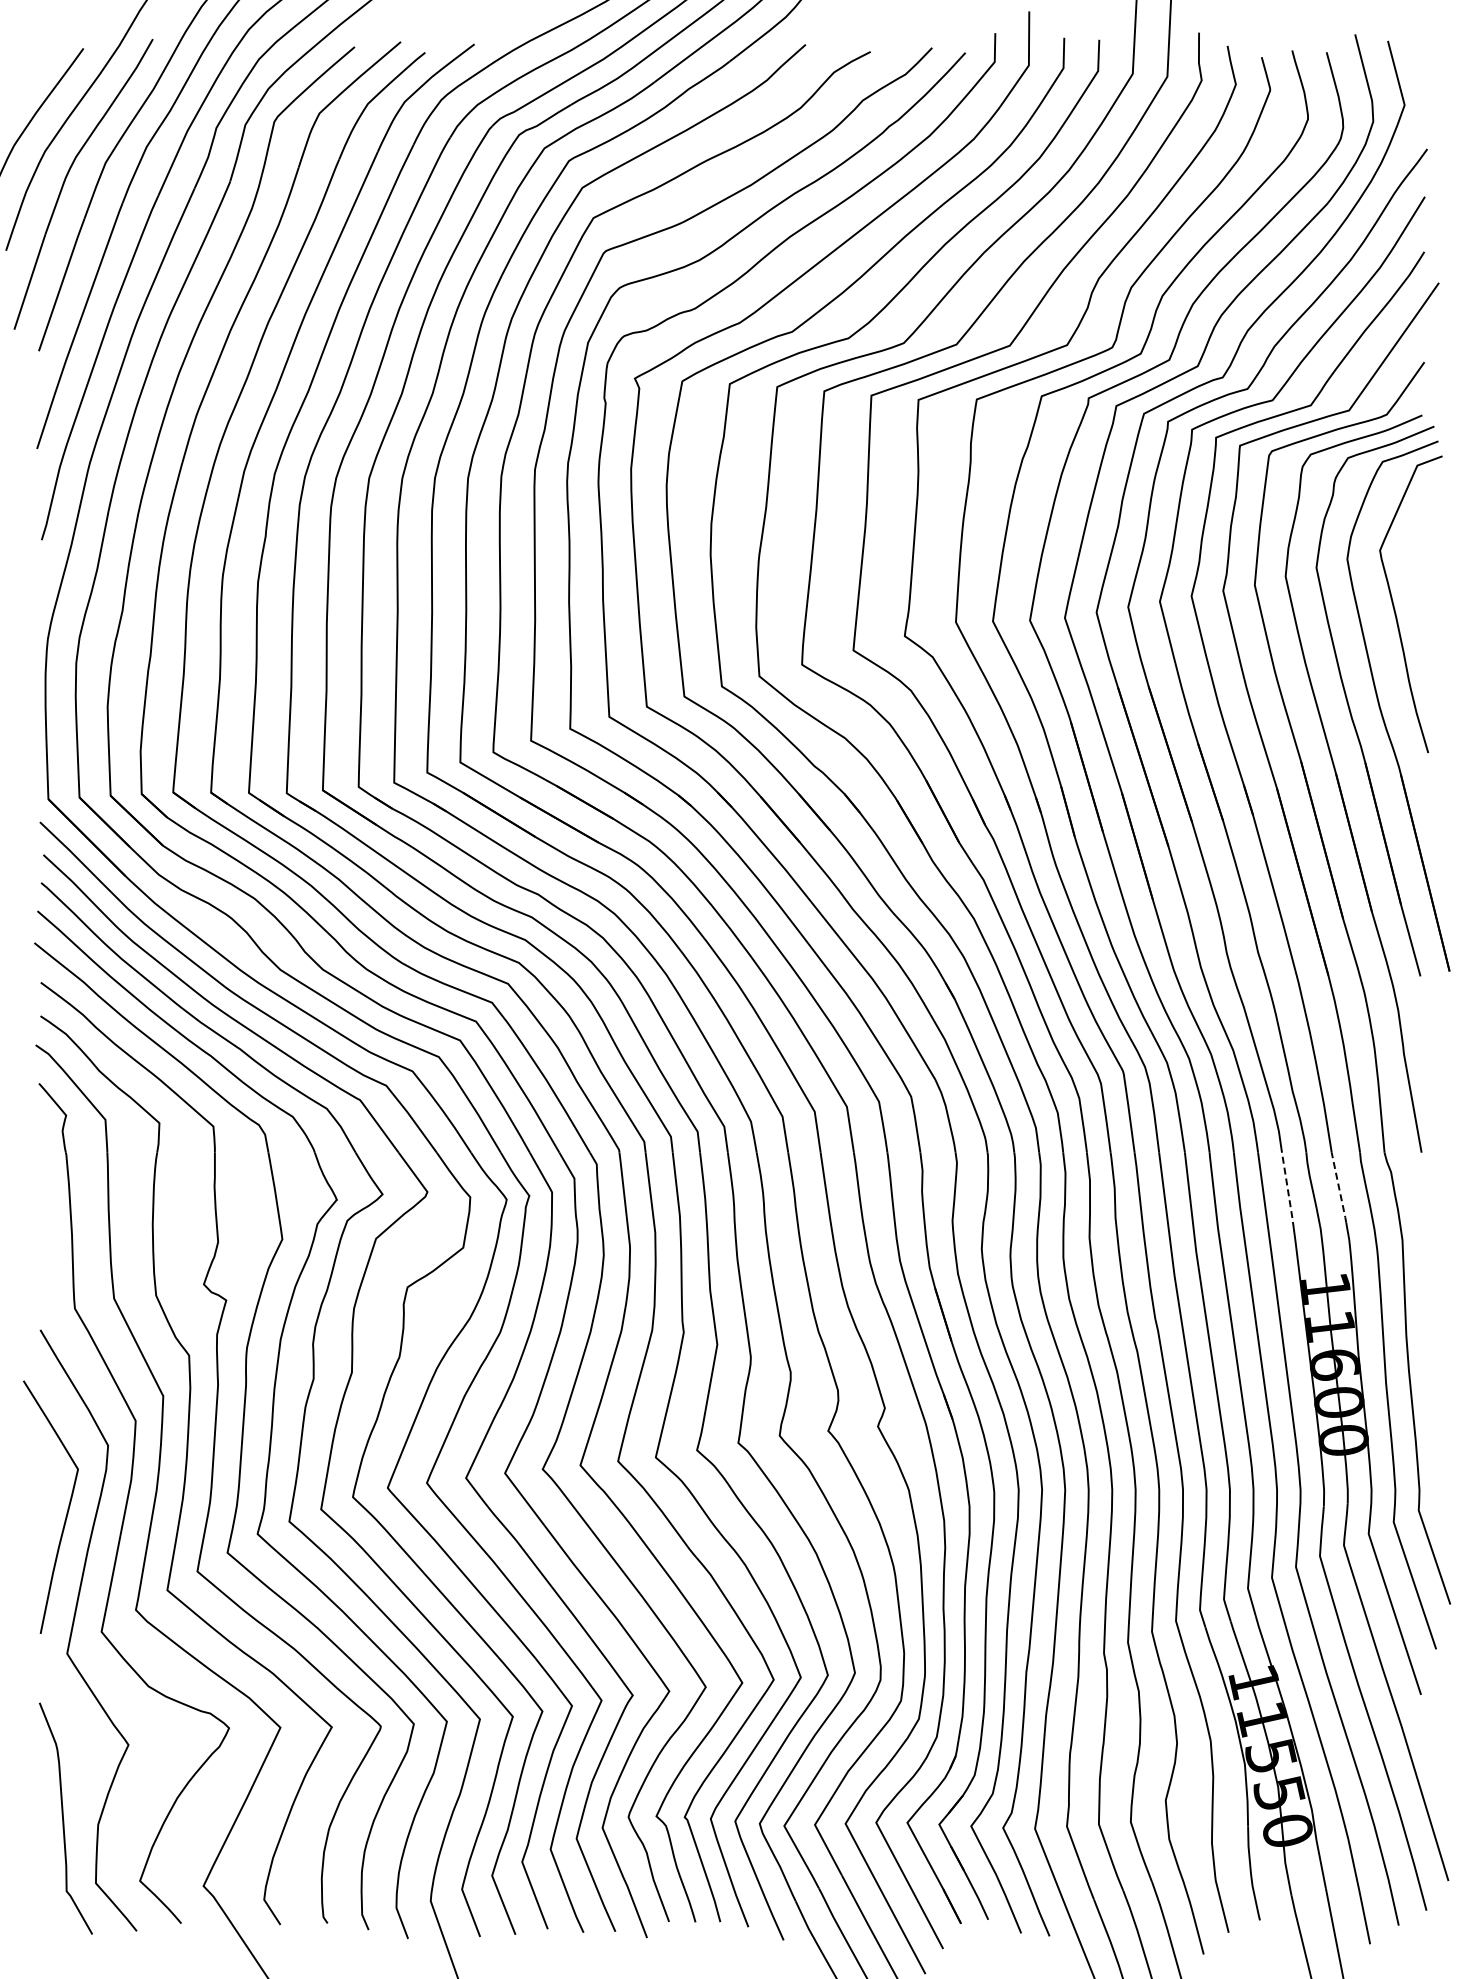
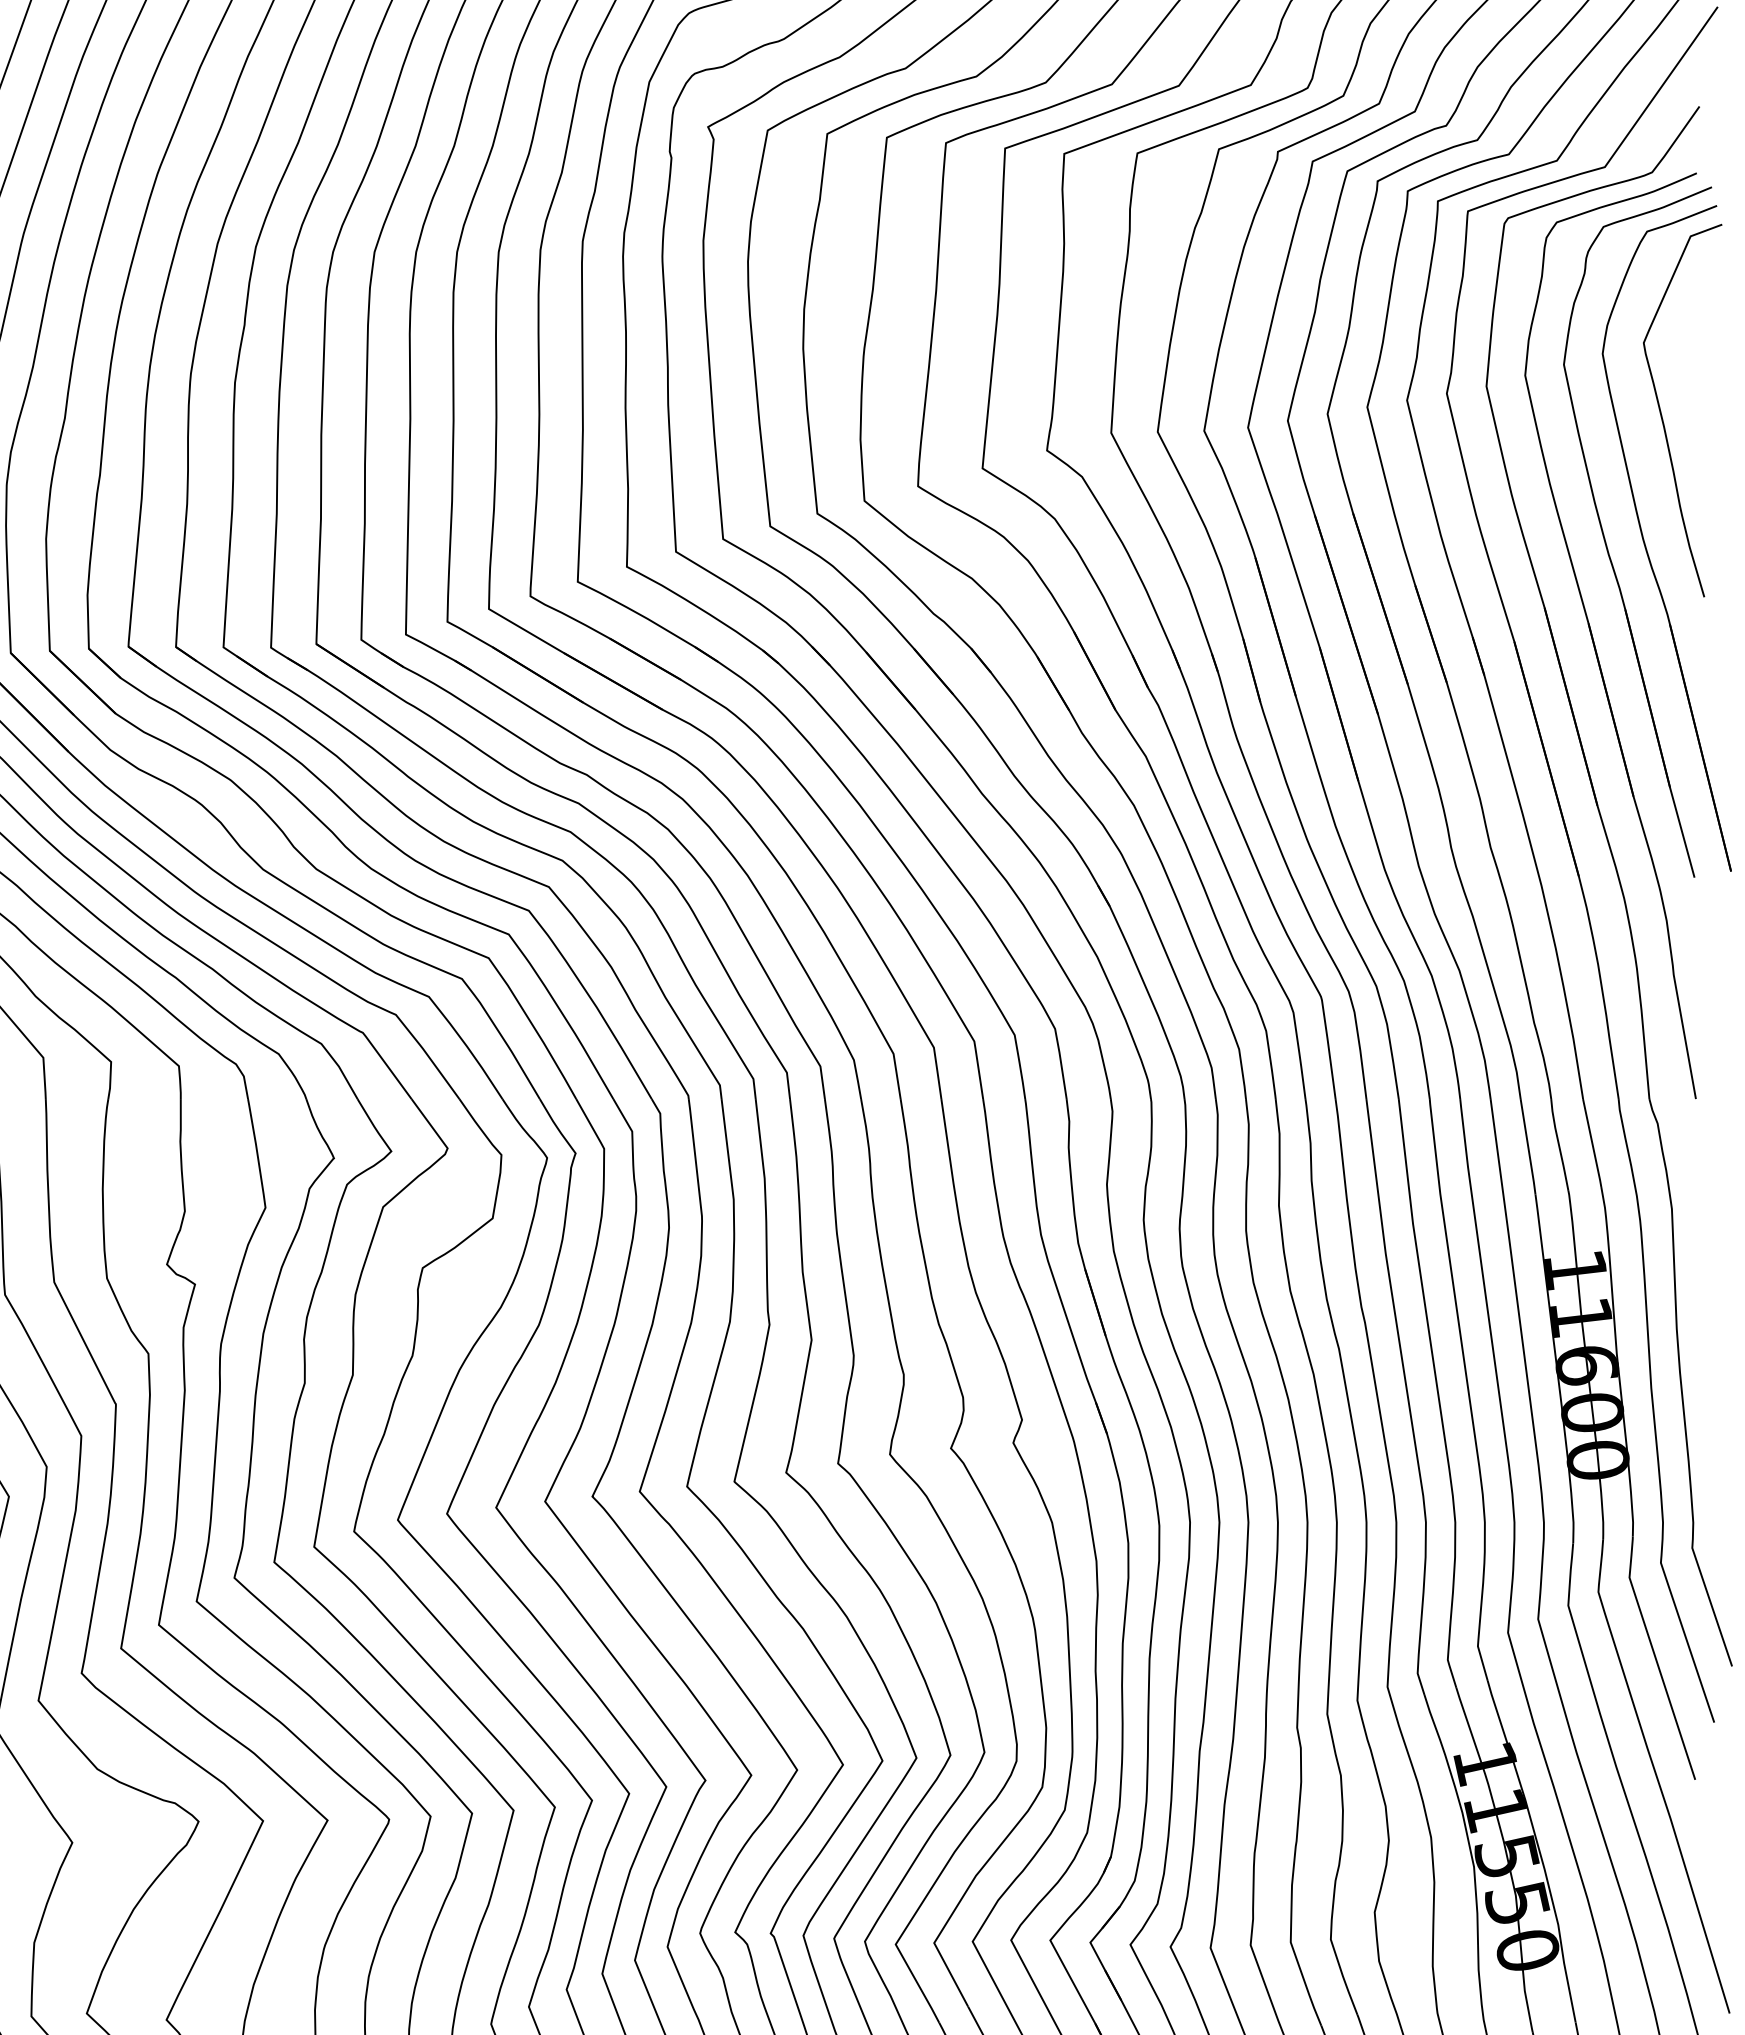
line: (1339, 1188) -> (1592, 1144), dashed -> solid
line: (1288, 1191) -> (1528, 1147), dashed -> solid

